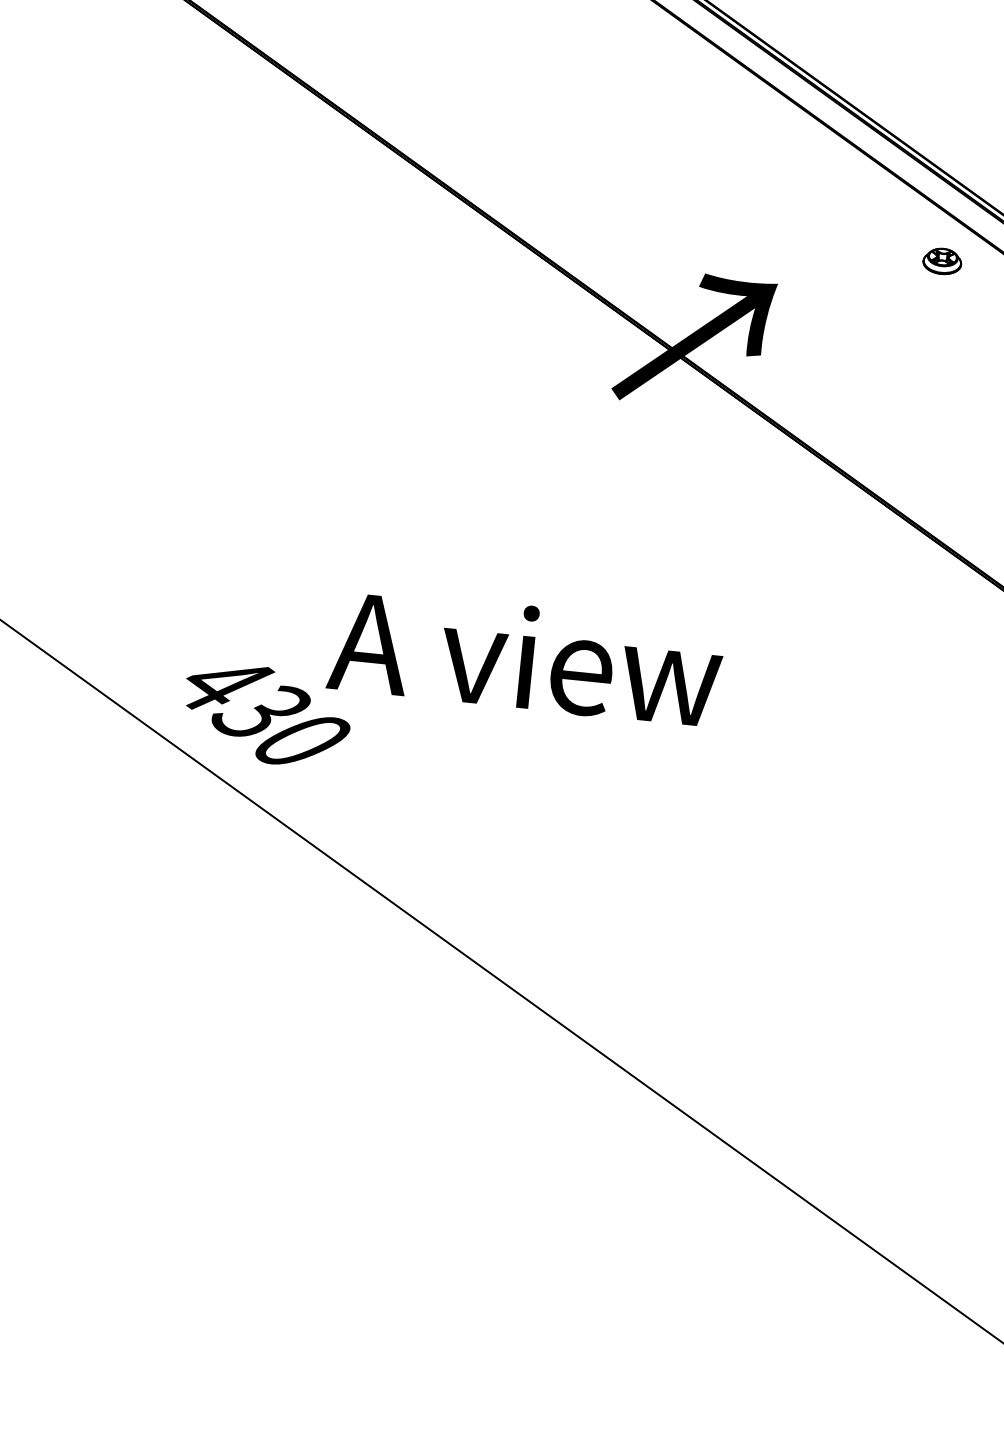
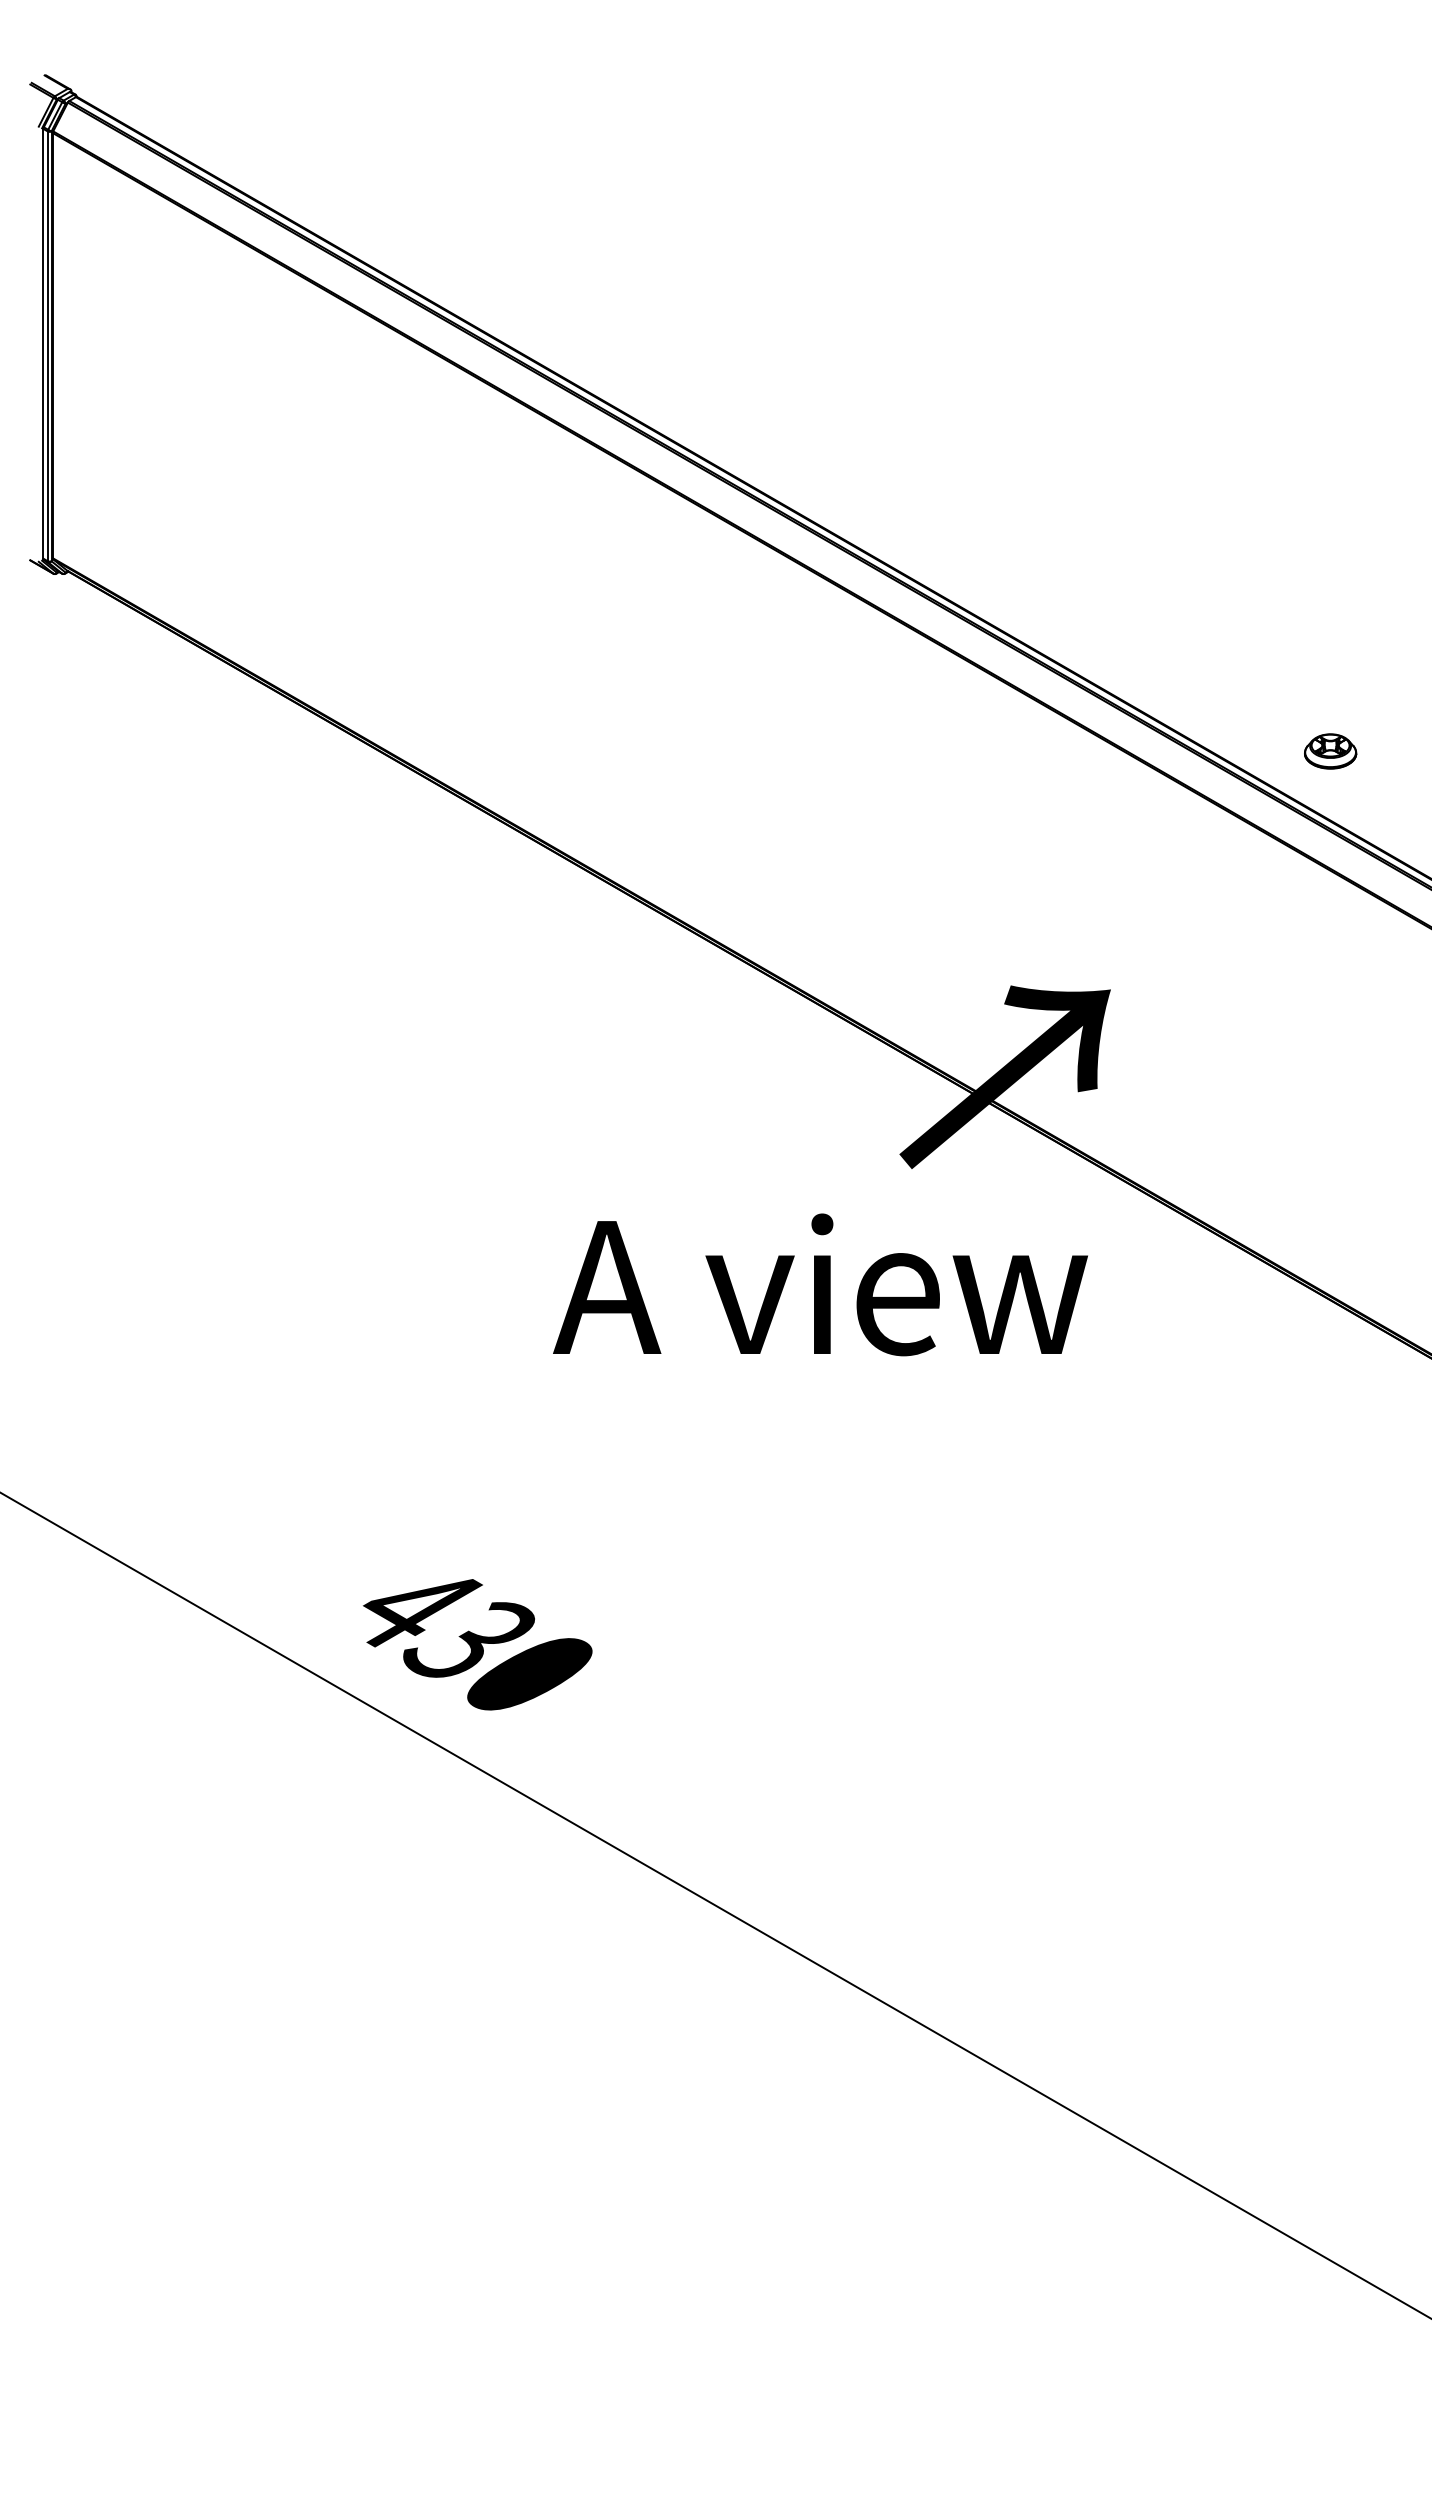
part: (942, 261) -> (1330, 751), moved
text: (525, 657) -> (820, 1284), moved

